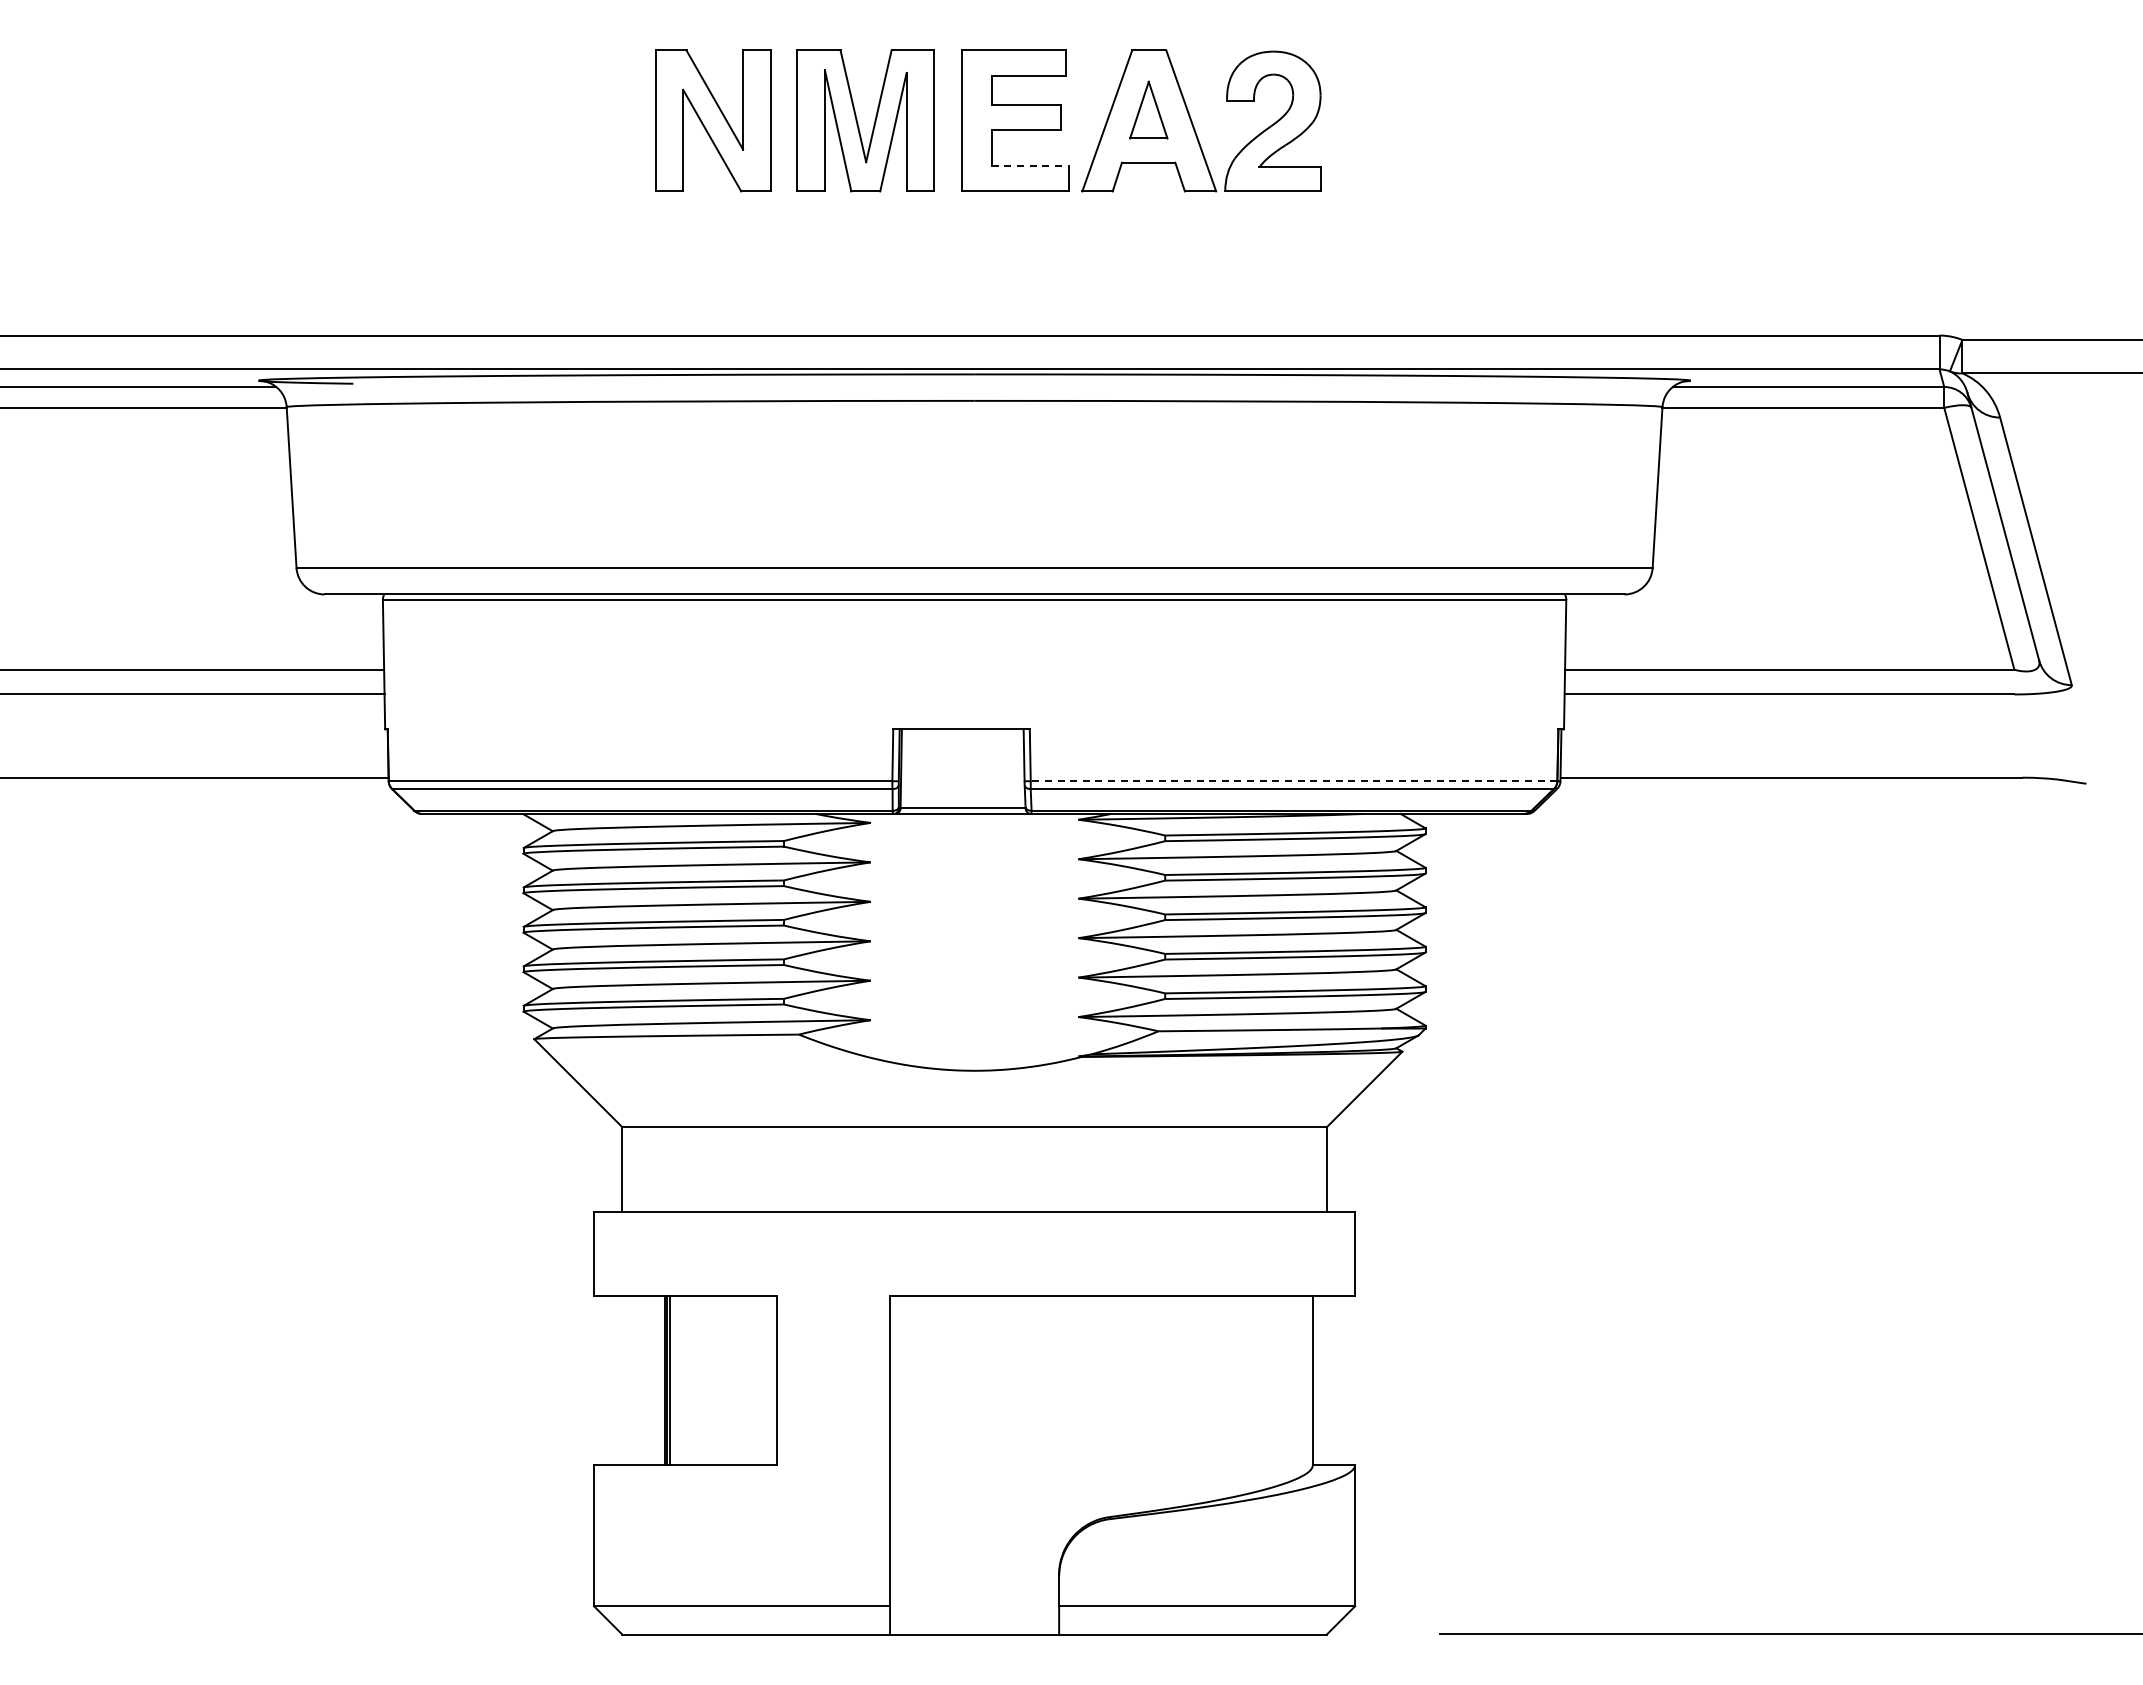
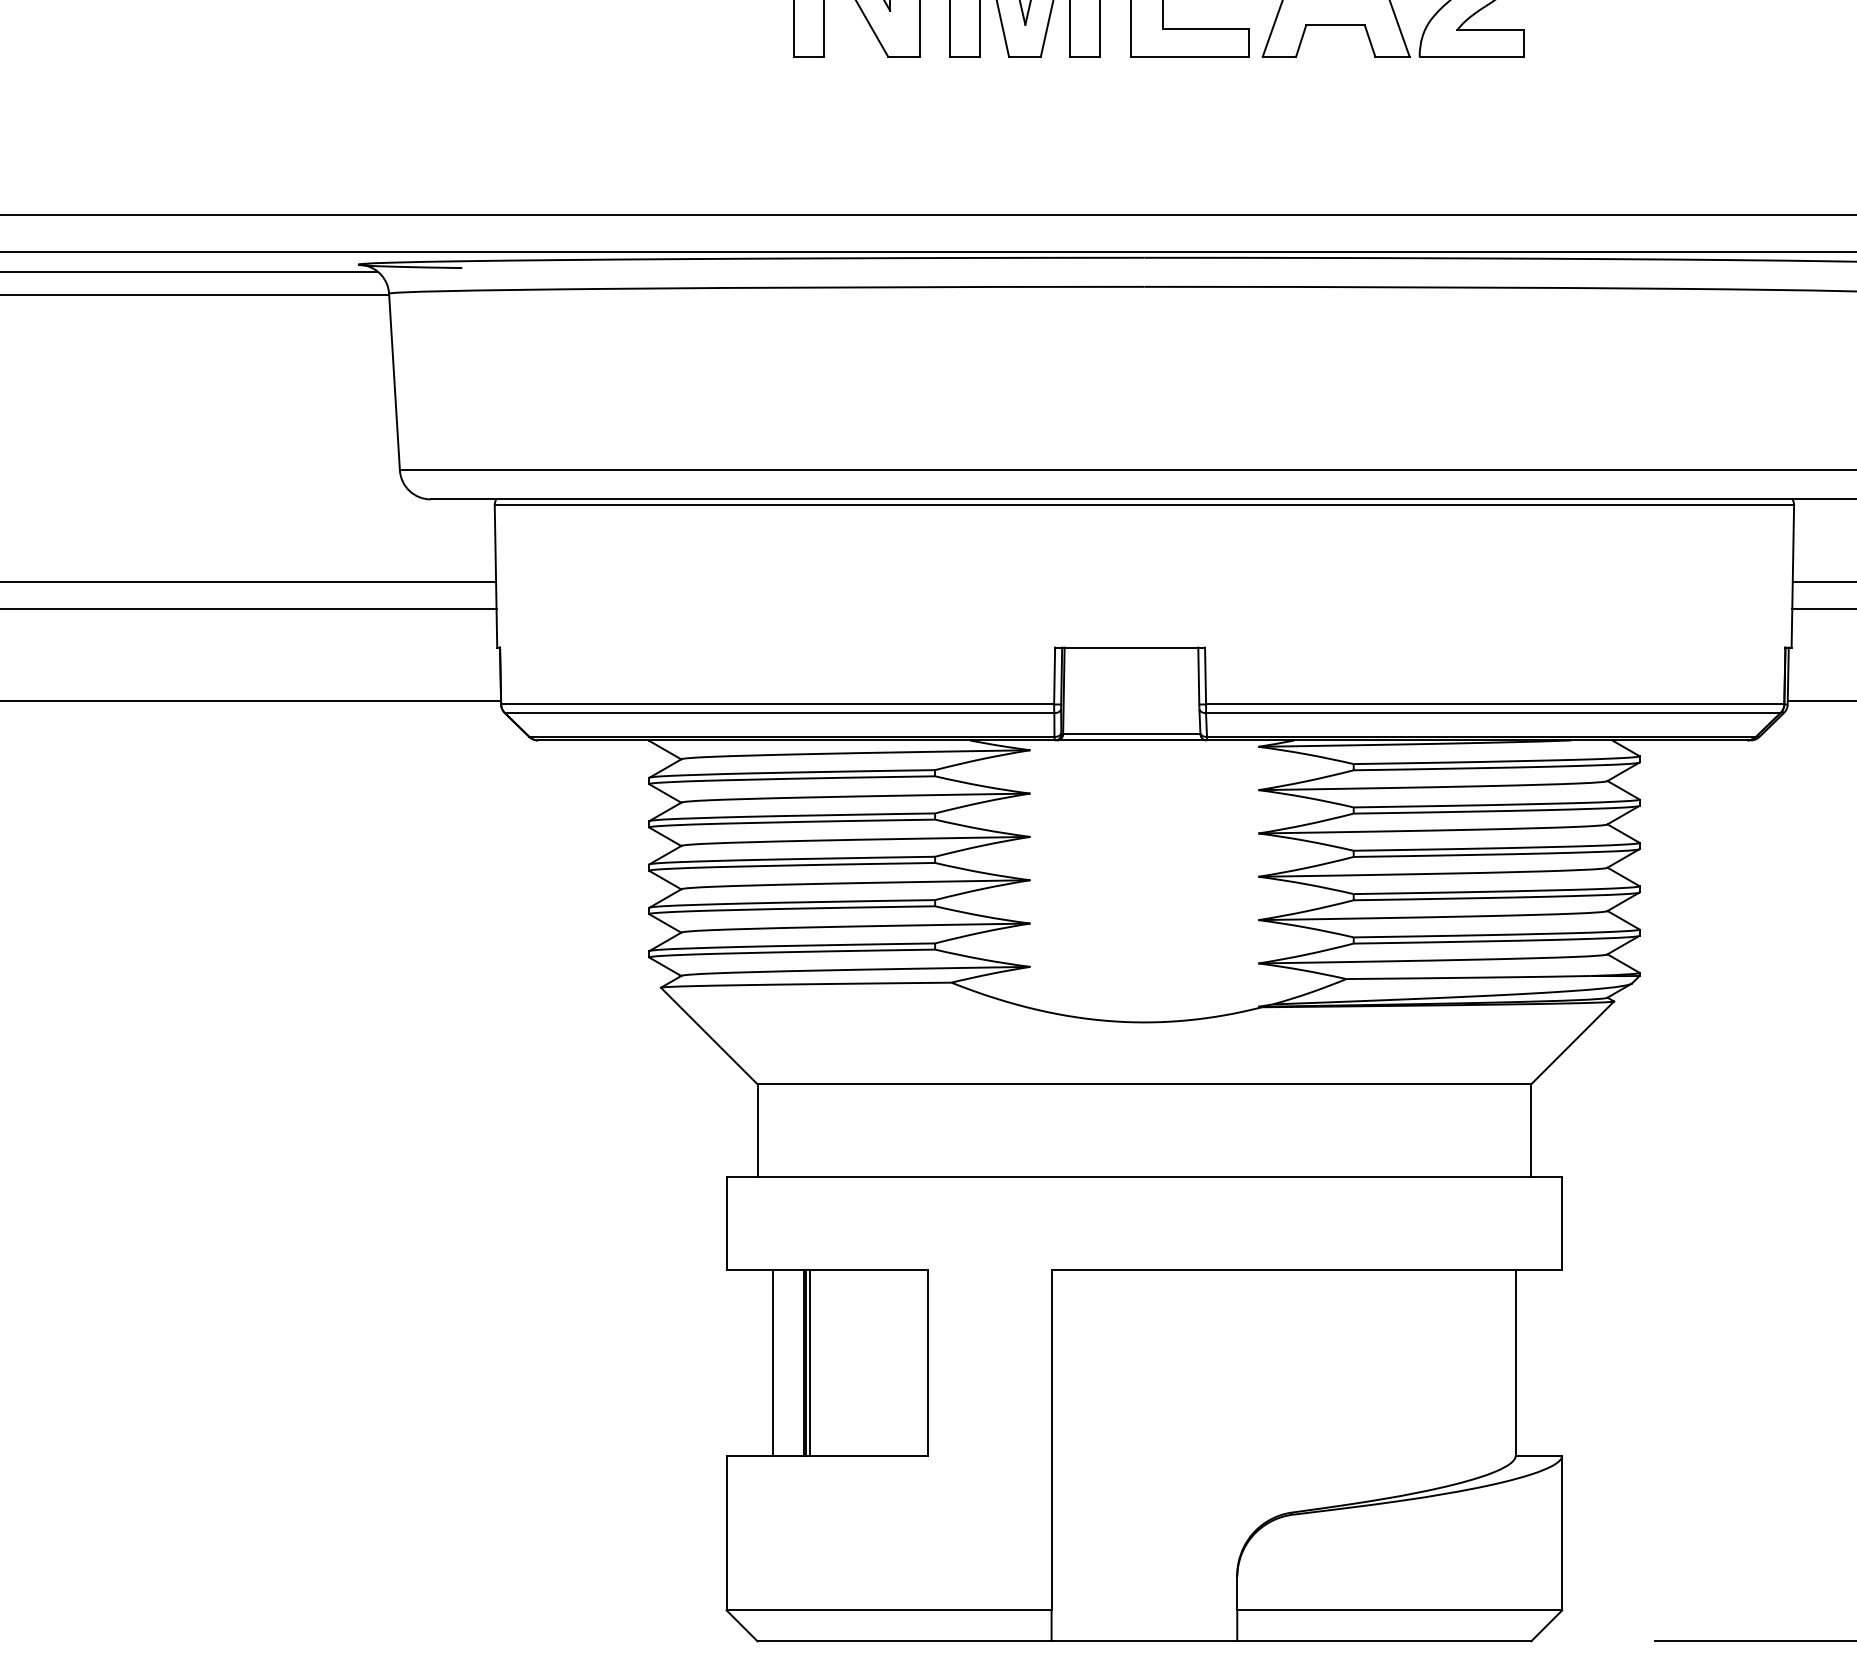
line: (1030, 166) -> (1205, 29), dashed -> solid
line: (1293, 781) -> (1494, 704), dashed -> solid
line: (636, 1380) -> (773, 1362), added

